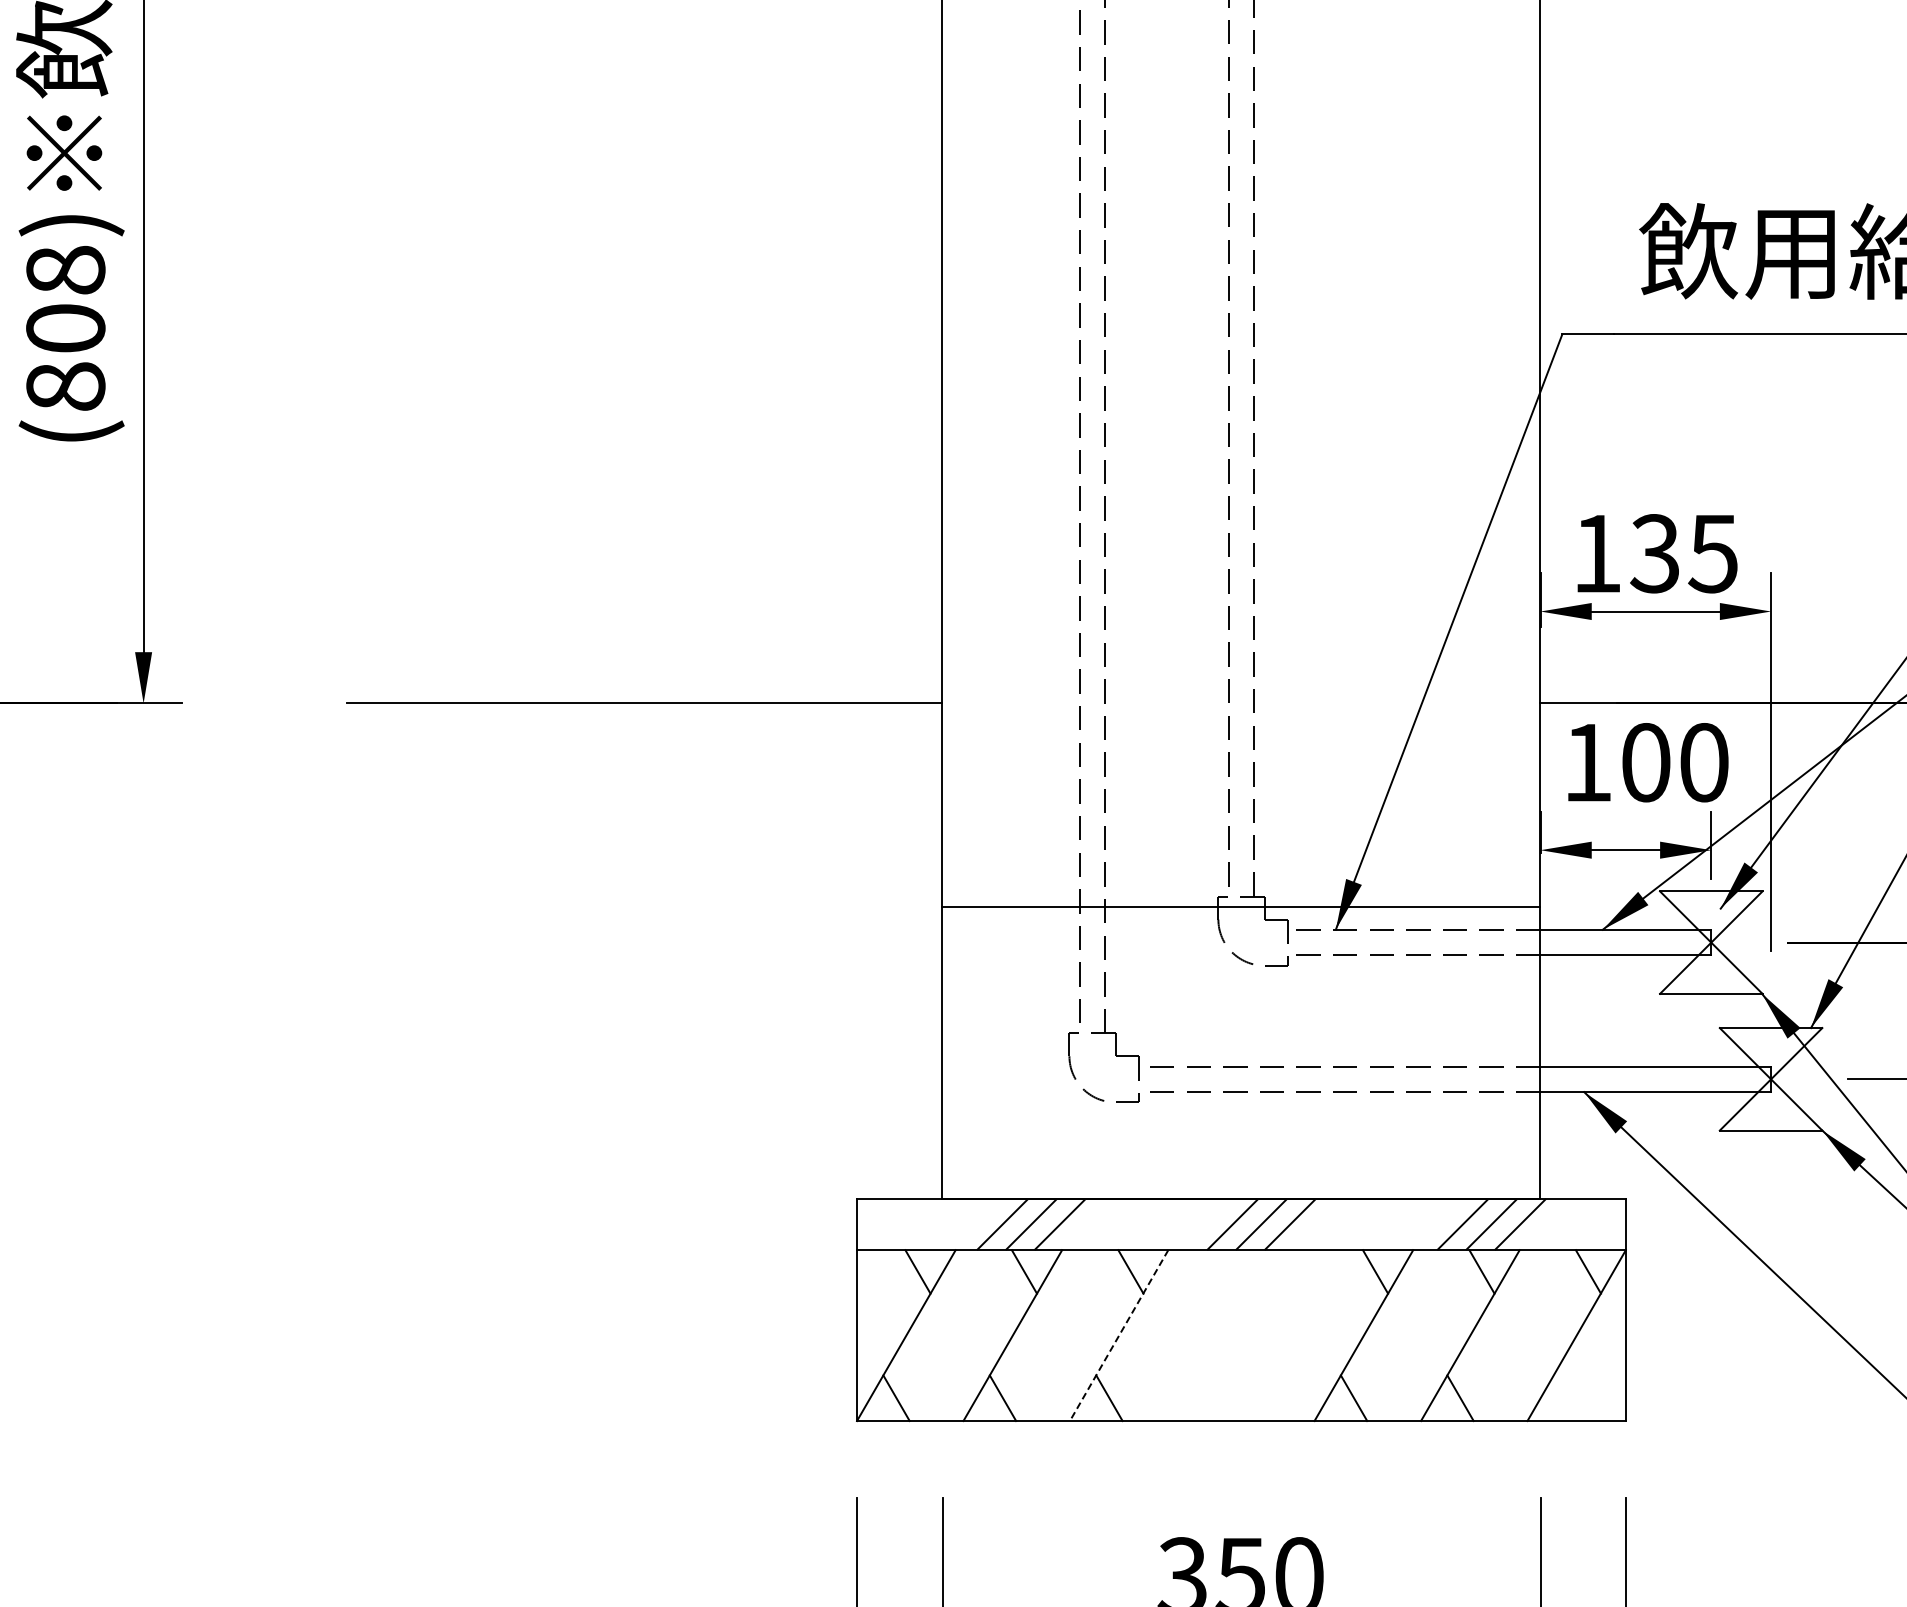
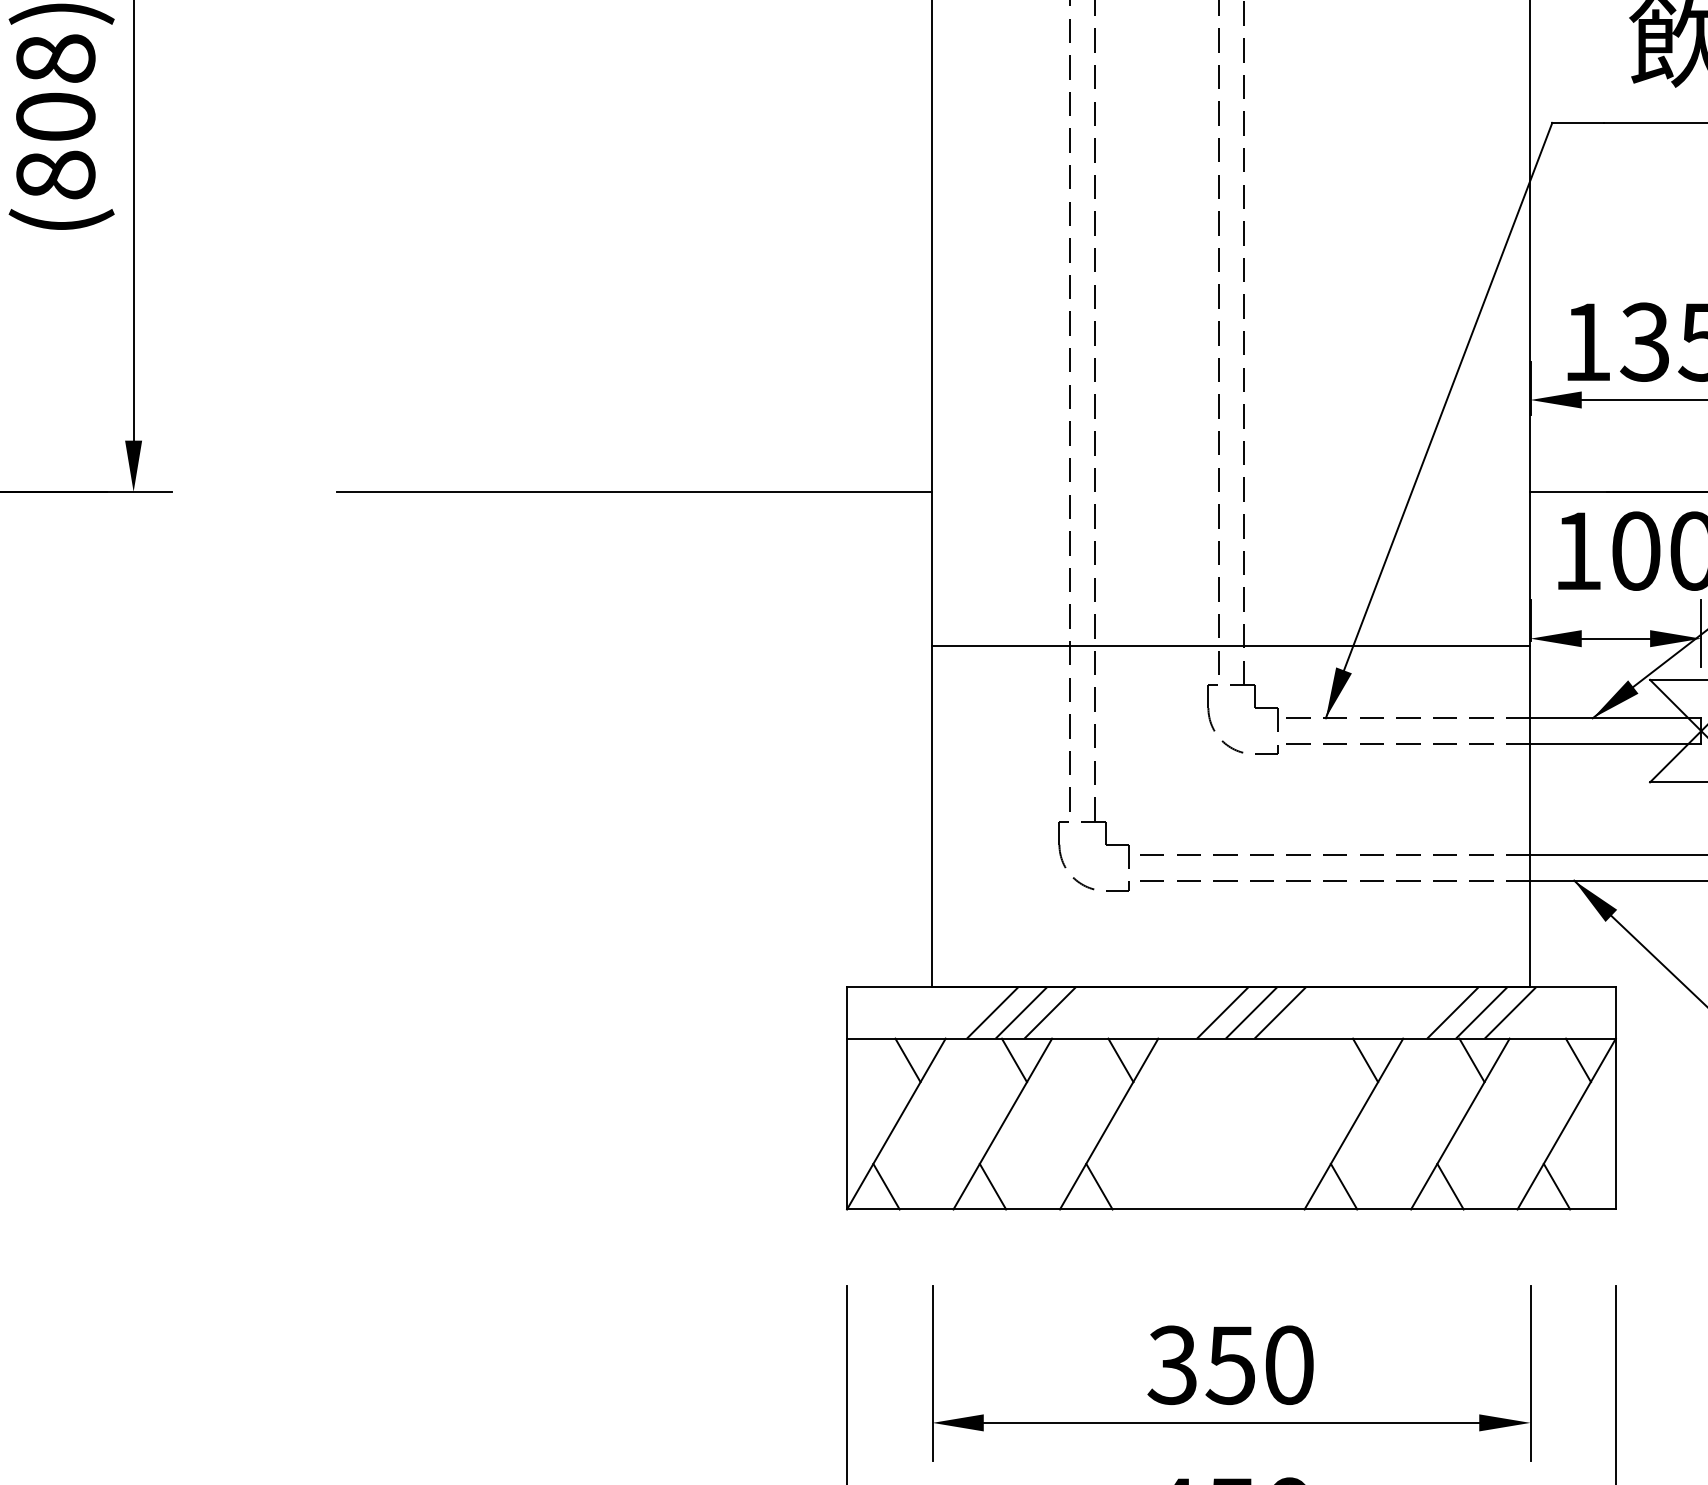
line: (1241, 907) -> (1231, 645), moved
line: (1119, 1335) -> (1109, 1123), dashed -> solid
line: (1566, 1398) -> (1556, 1186), added

